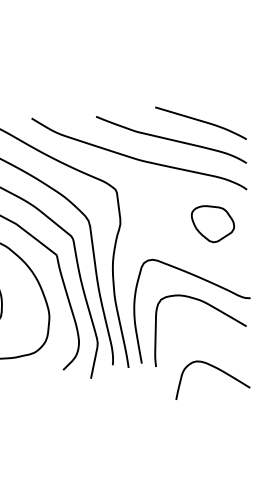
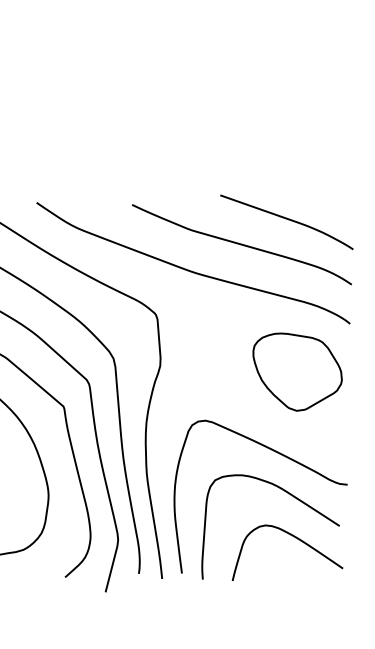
part: (212, 223) -> (296, 371), size x1.43
curve: (217, 369) -> (295, 538), moved

